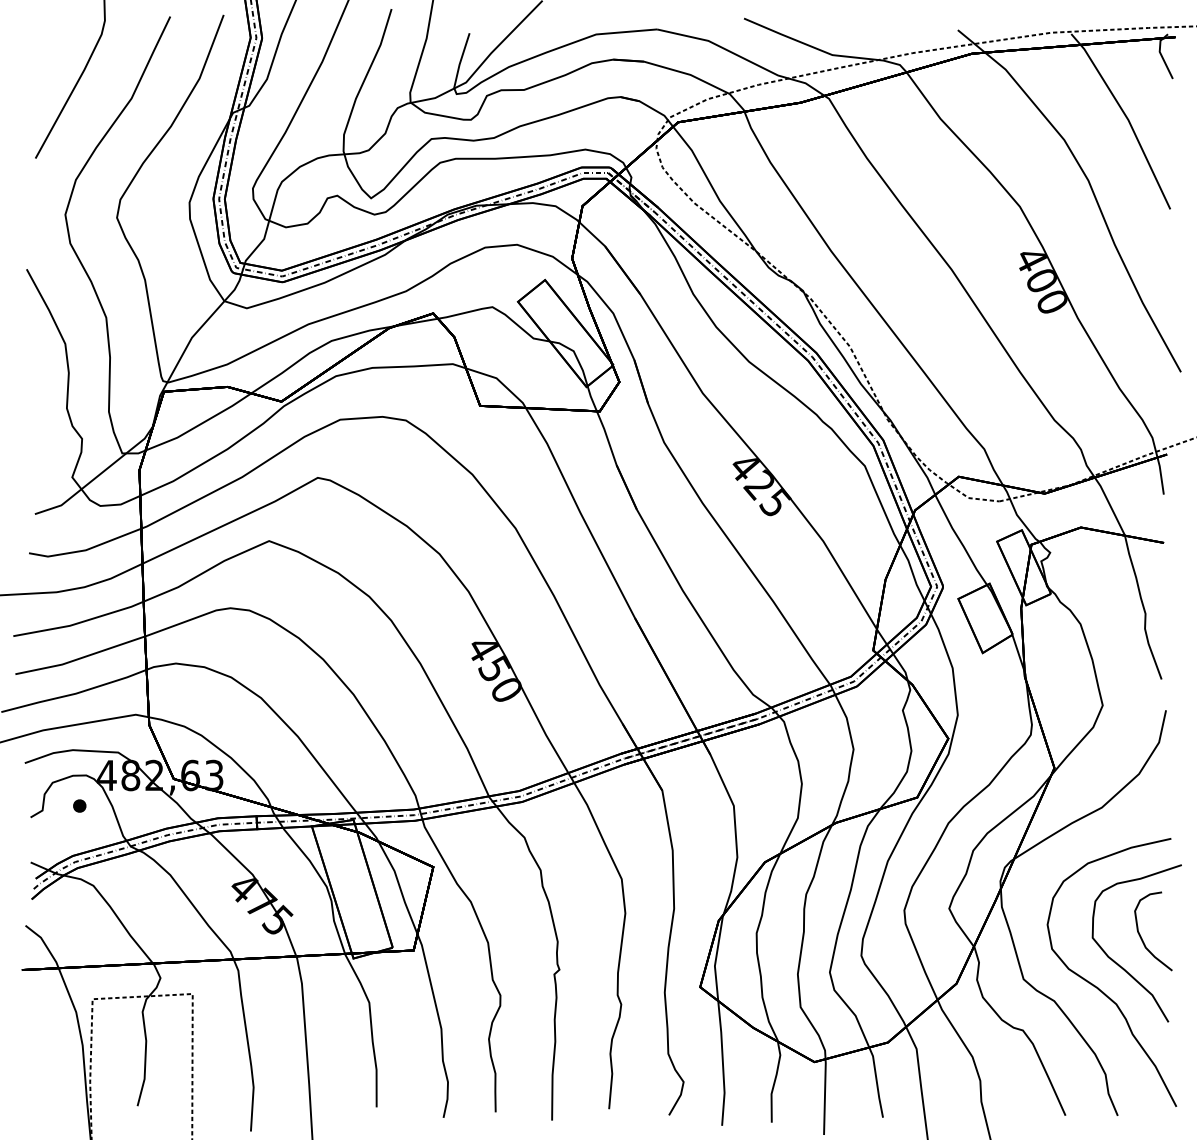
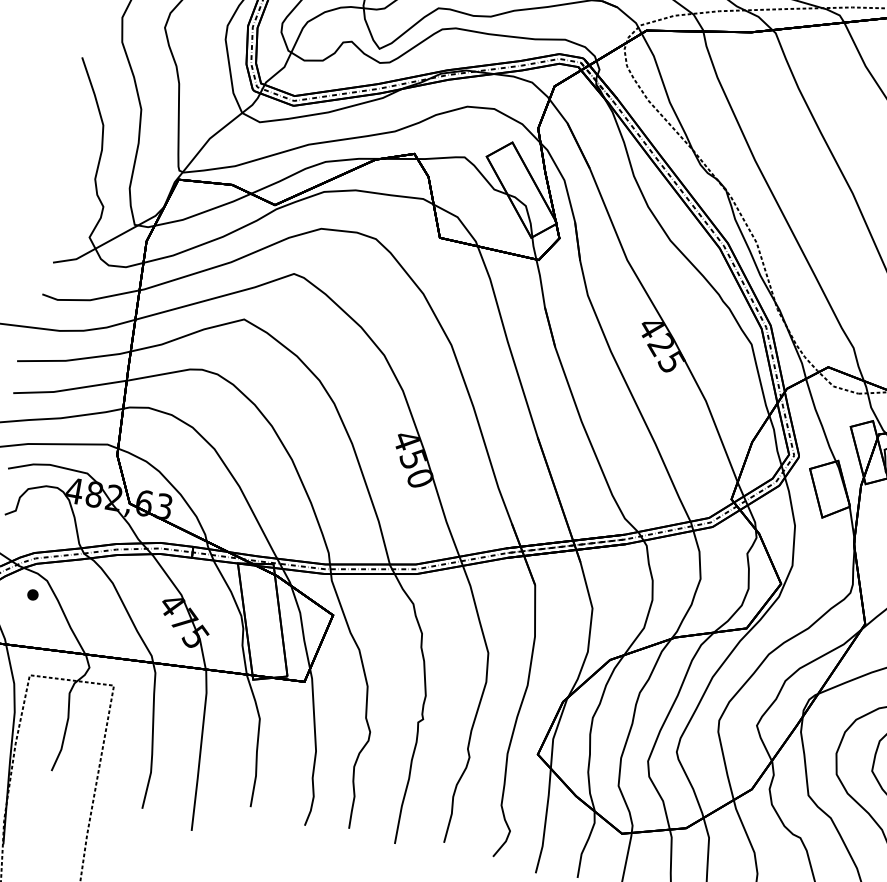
part: (79, 805) -> (32, 594), moved

